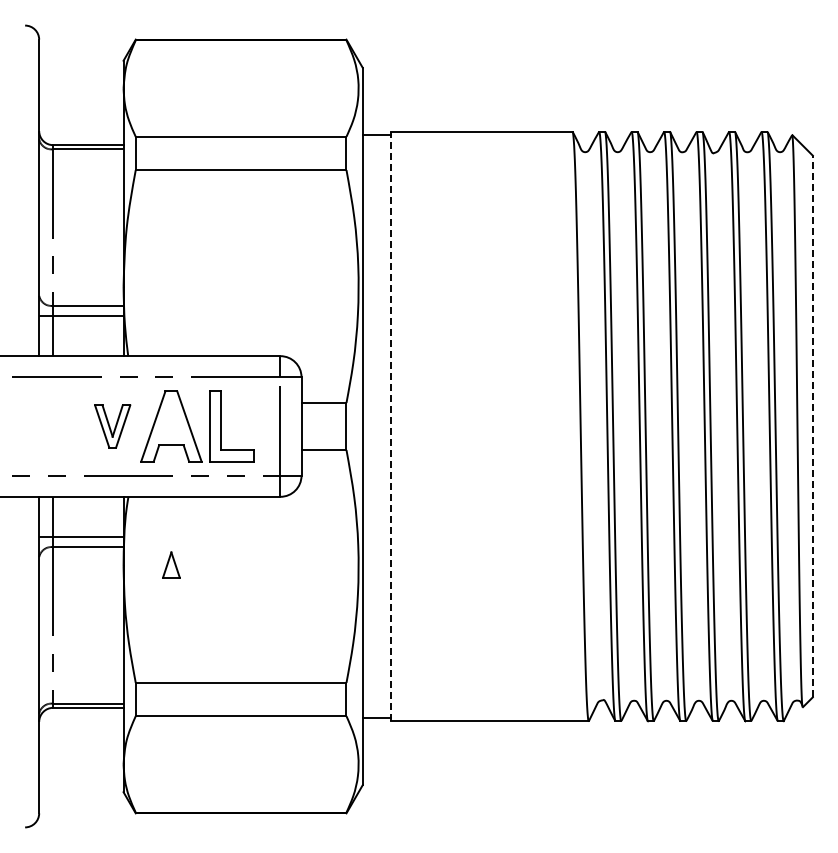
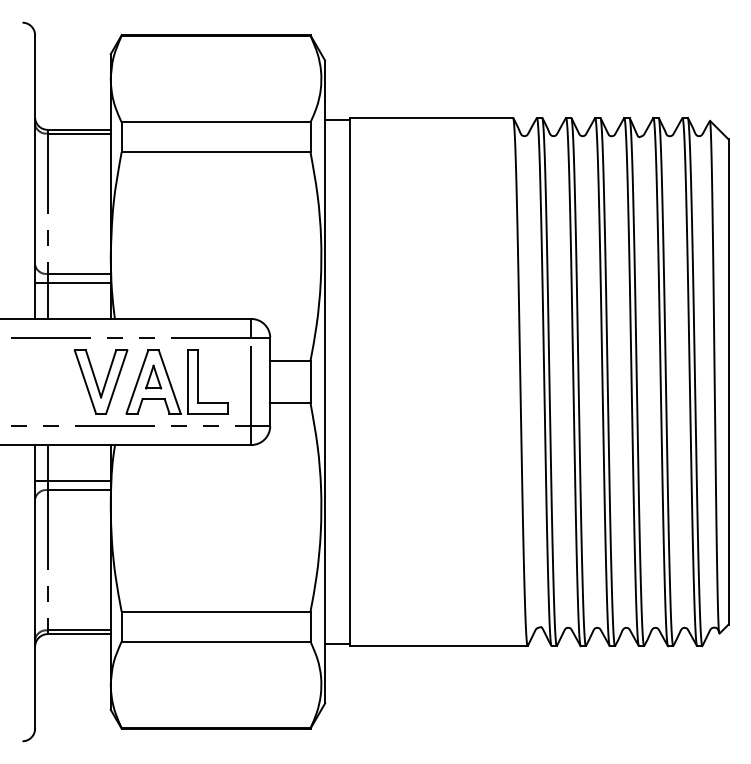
part: (112, 426) -> (100, 382), size x1.67
line: (390, 426) -> (349, 382), dashed -> solid
line: (812, 426) -> (728, 382), dashed -> solid
part: (171, 564) -> (153, 376), moved

